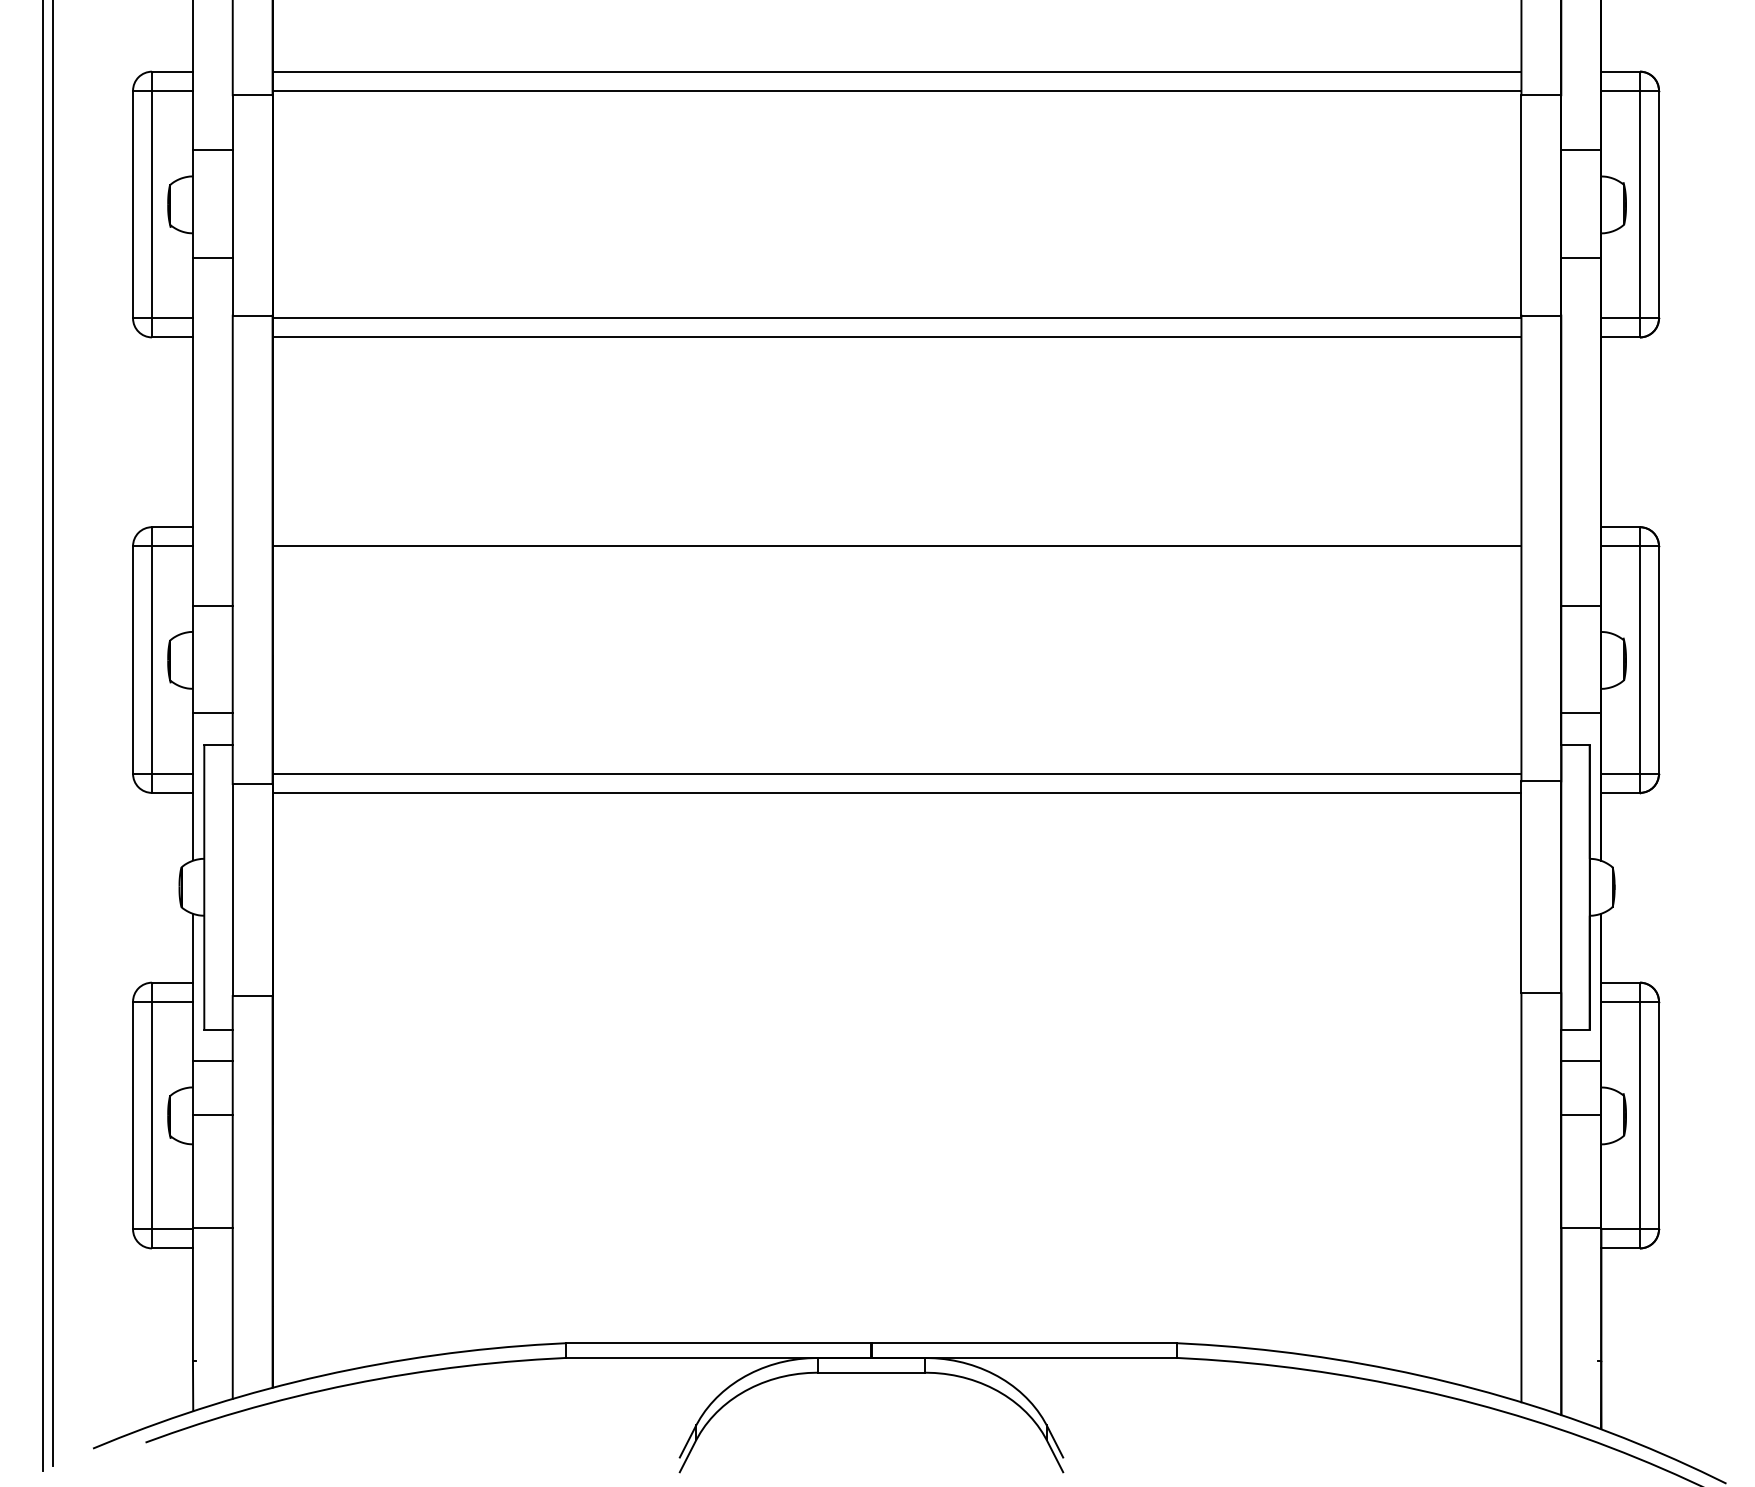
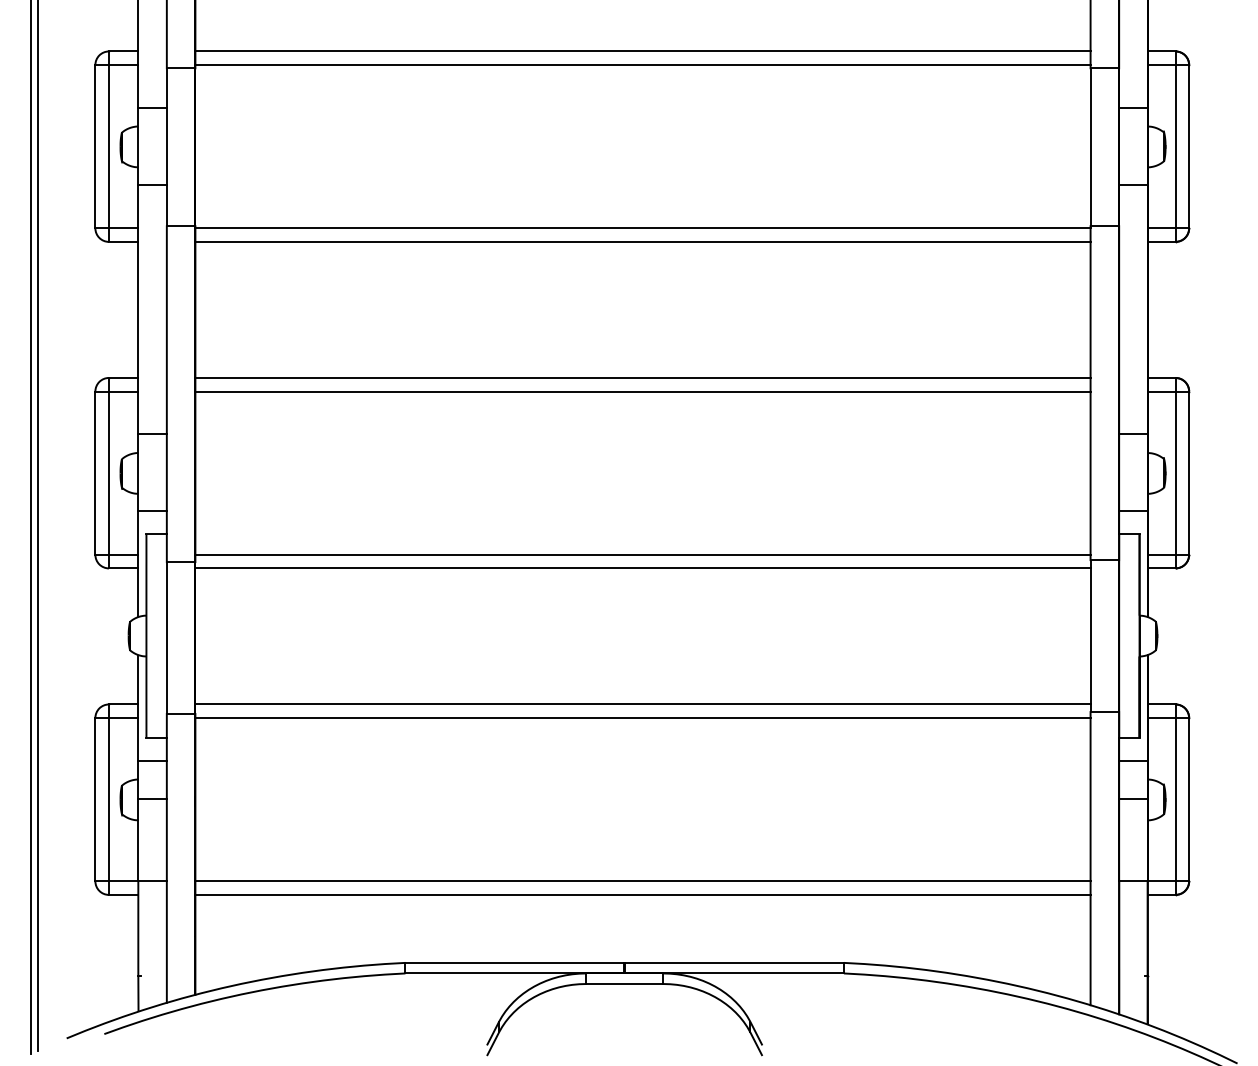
line: (896, 527) -> (642, 378), added
line: (896, 982) -> (642, 704), added
line: (896, 1001) -> (642, 717), added
line: (896, 1229) -> (642, 881), added
line: (896, 1248) -> (642, 894), added

